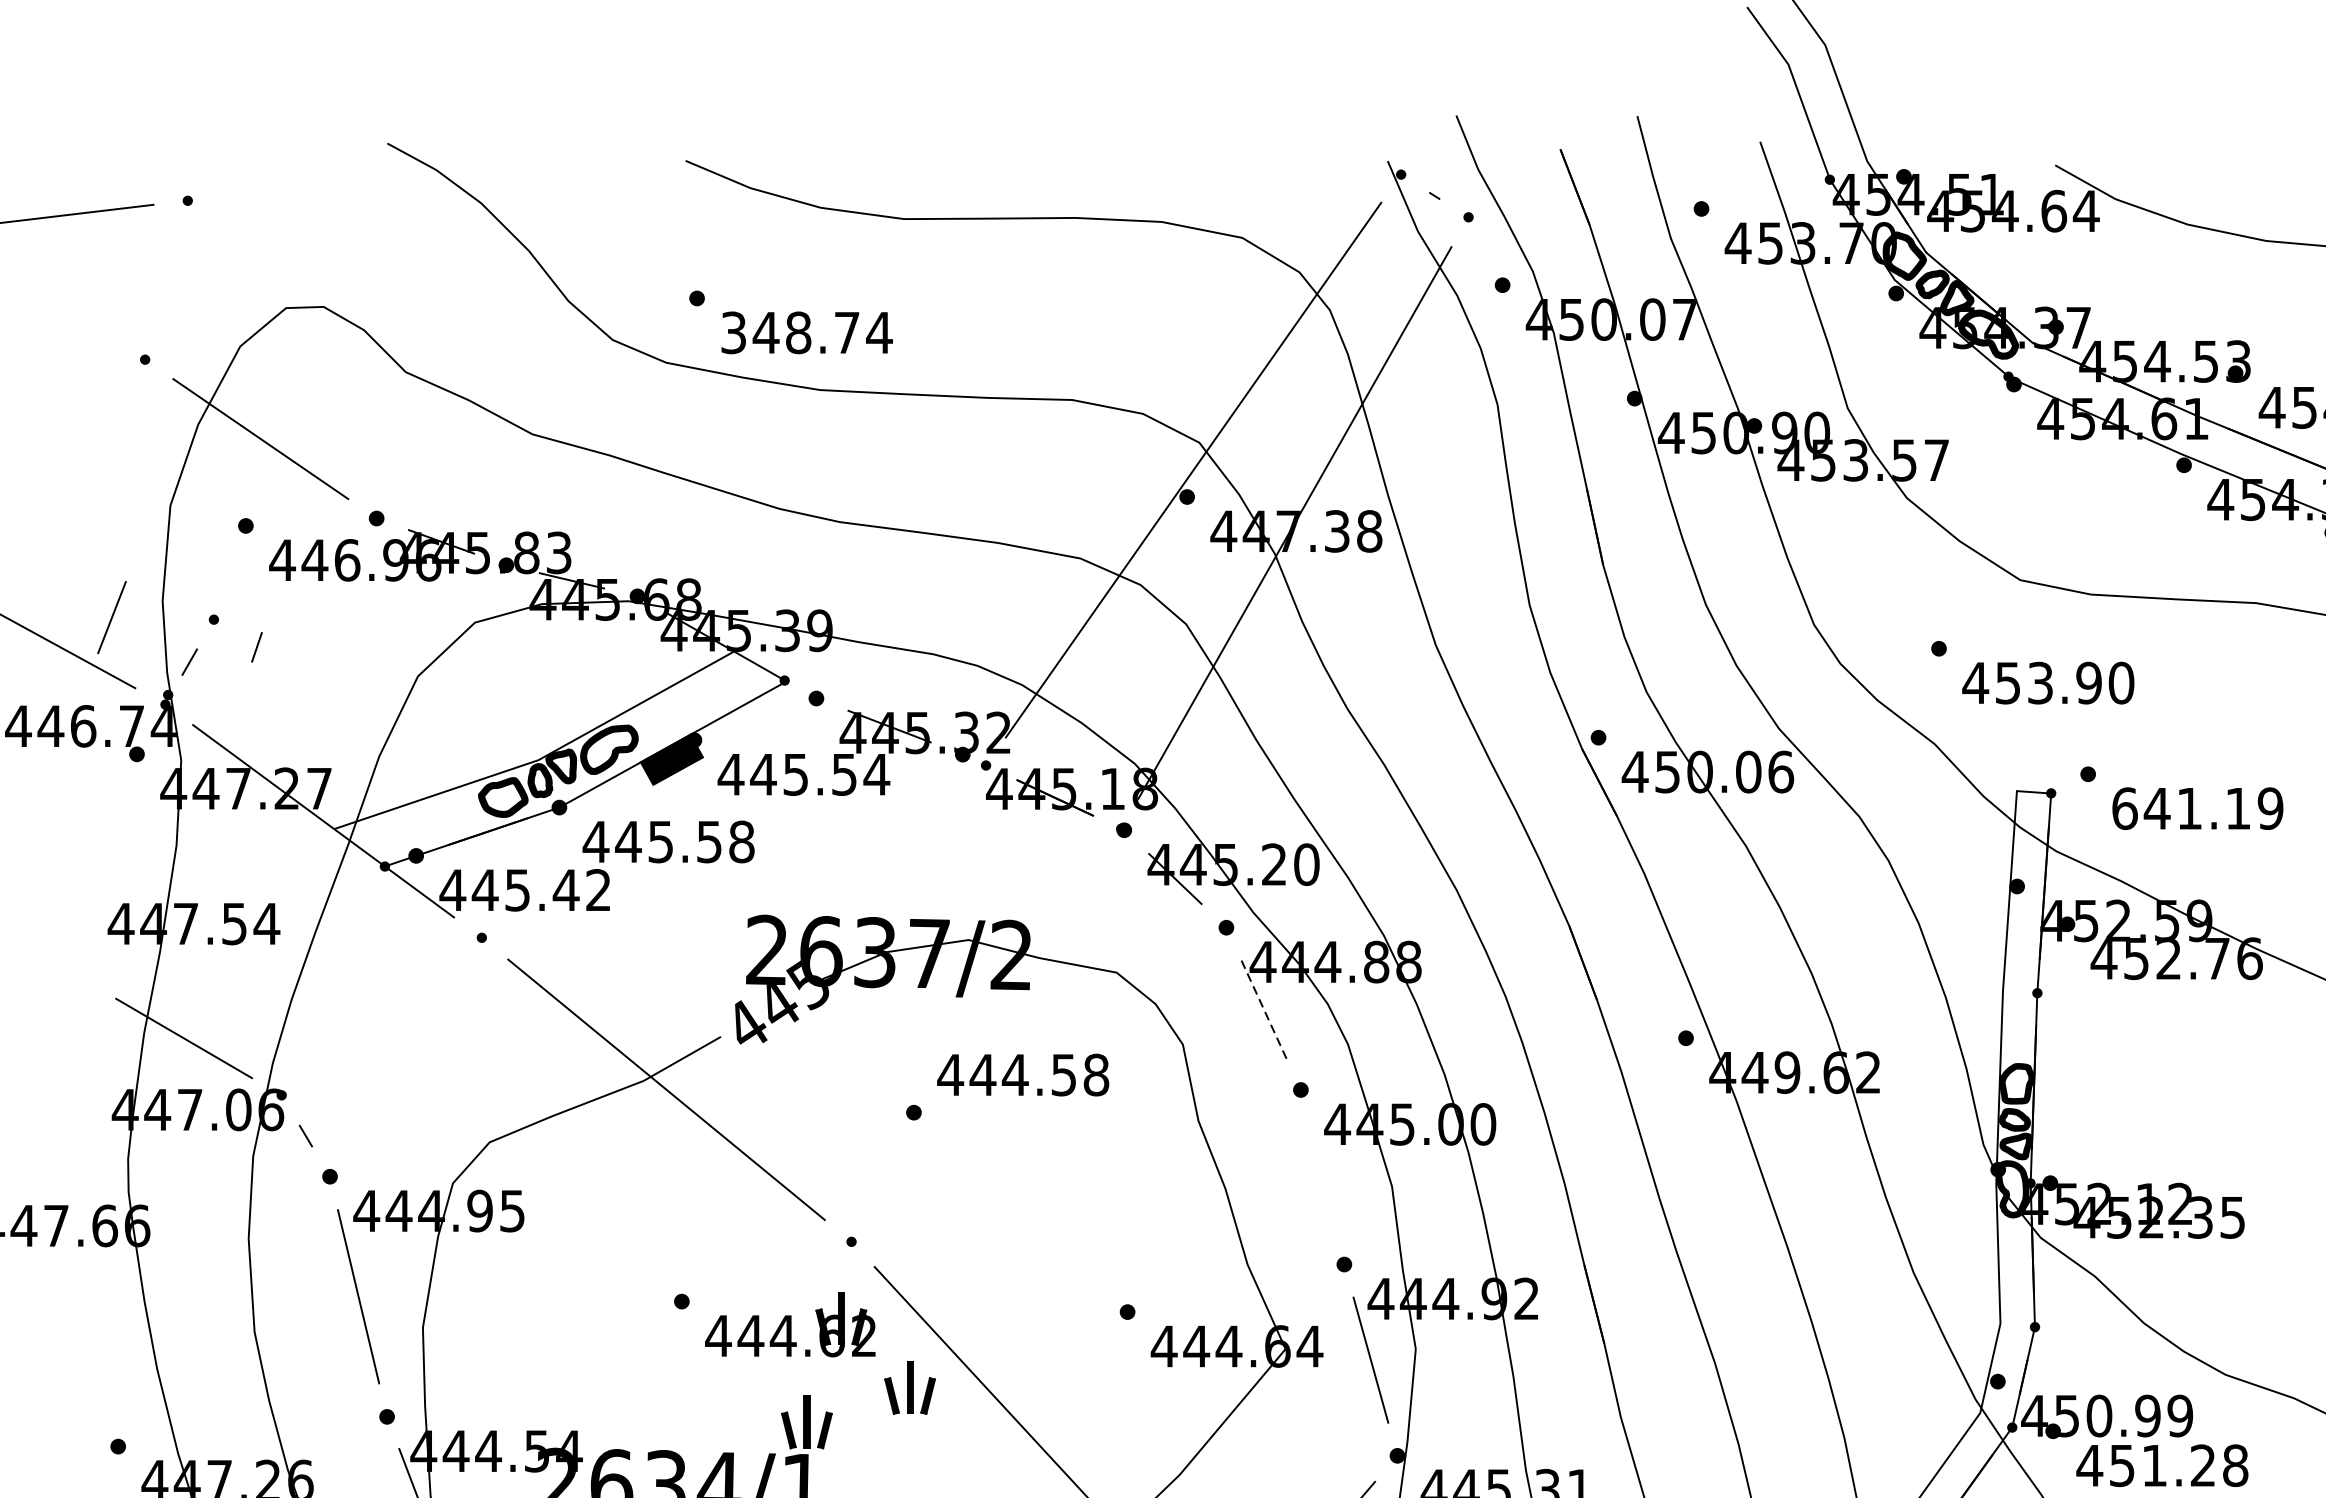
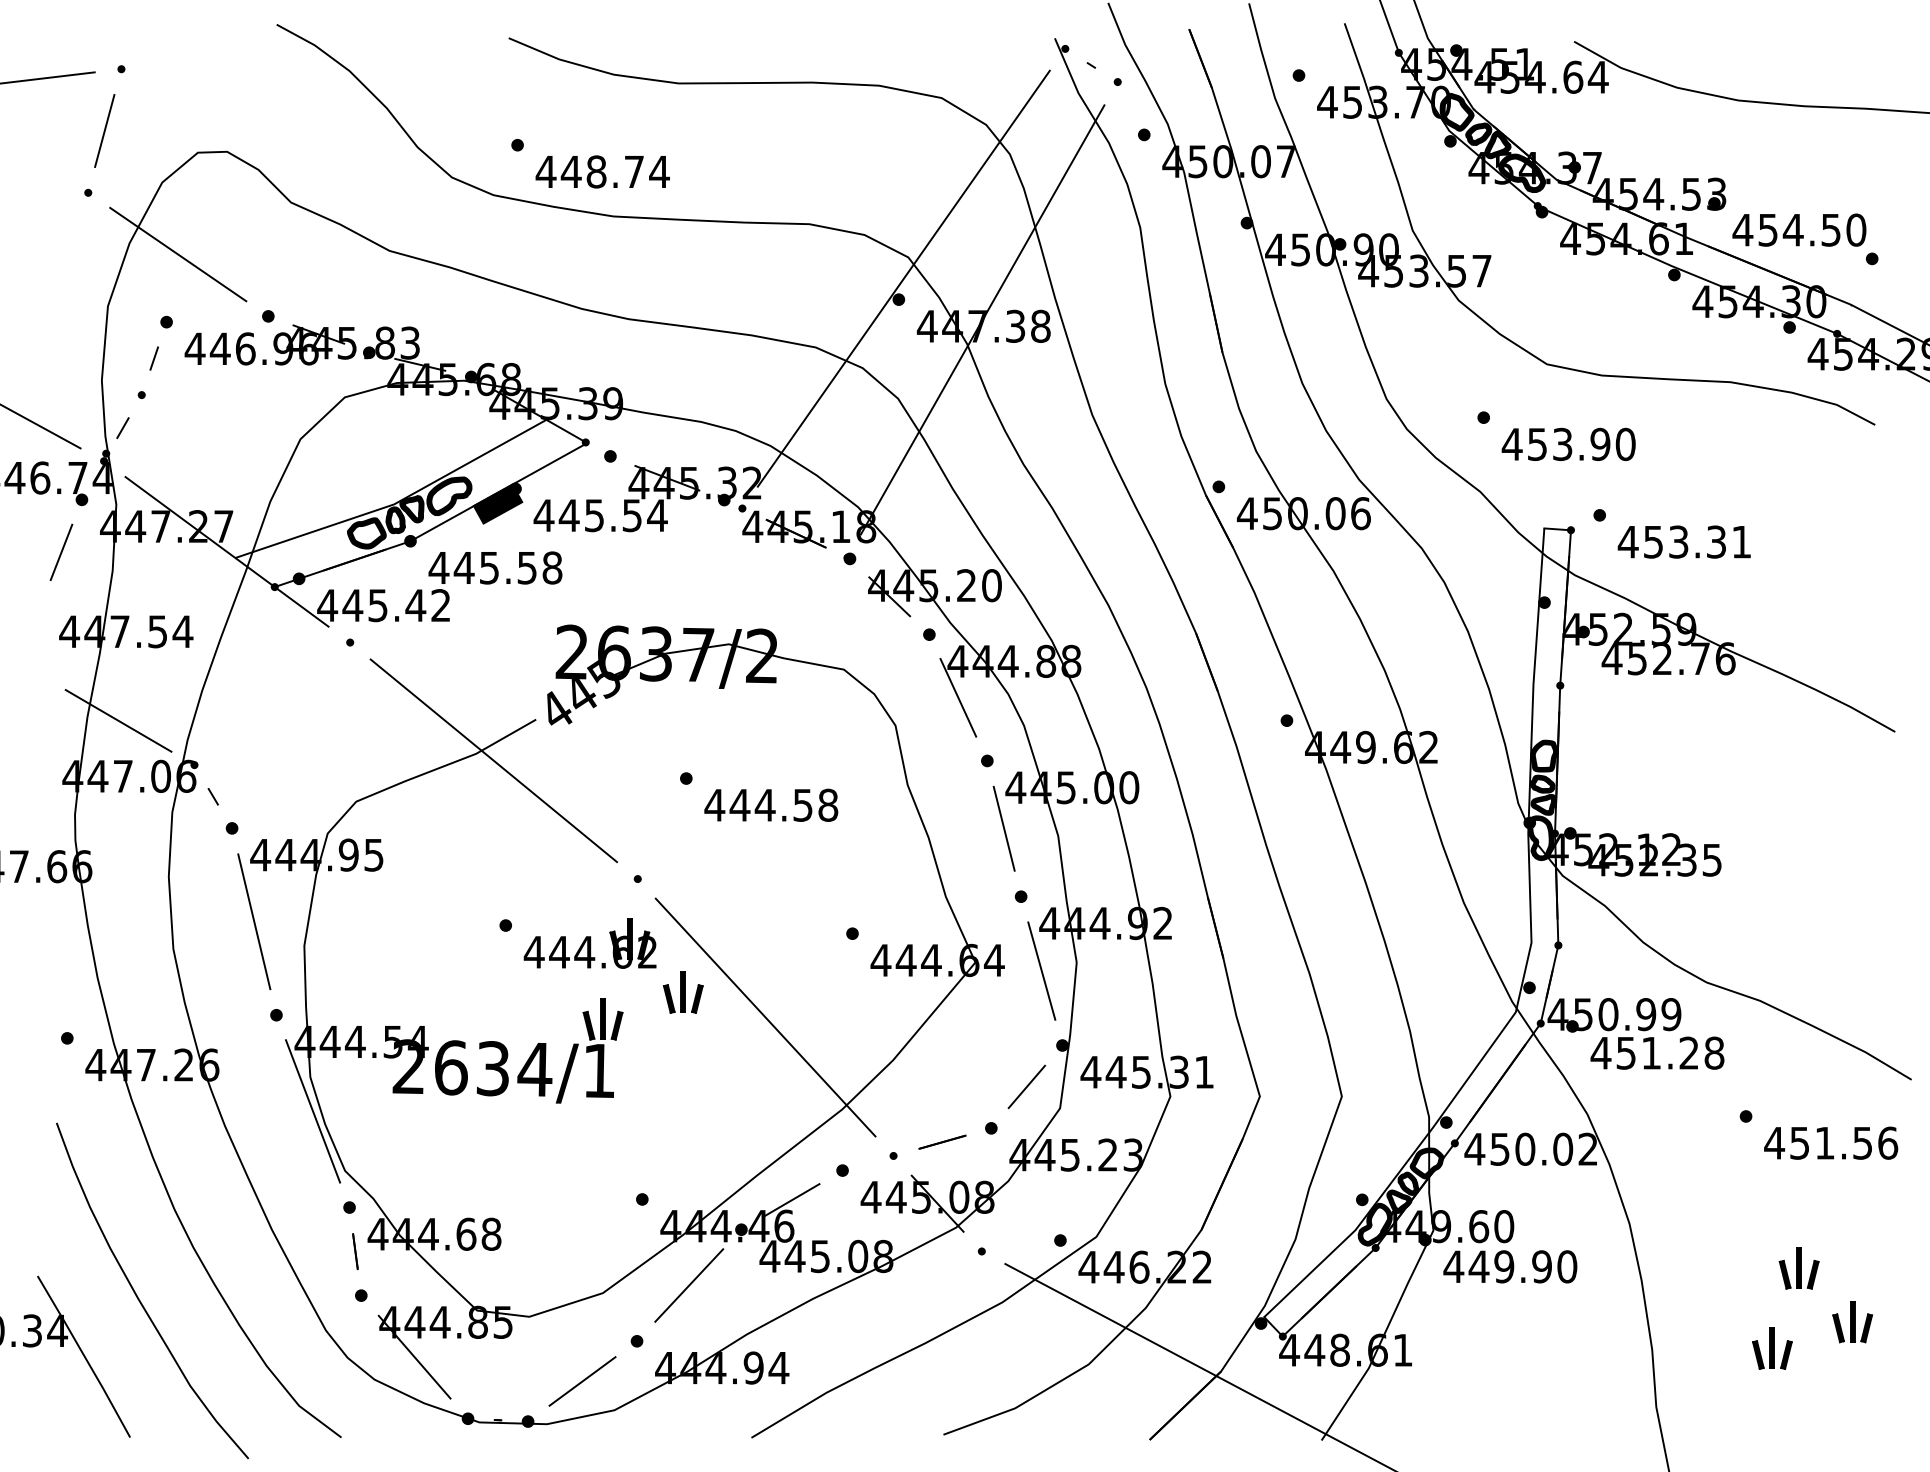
line: (166, 279) -> (104, 130), added
text: (732, 332) -> (545, 171), 348.74 -> 448.74
line: (112, 616) -> (61, 551), moved
line: (256, 647) -> (153, 358), moved
text: (2197, 807) -> (1684, 541), 641.19 -> 453.31
line: (1263, 1008) -> (958, 697), dashed -> solid
text: (1023, 1074) -> (771, 804), moved
line: (1321, 1176) -> (1003, 828), added

